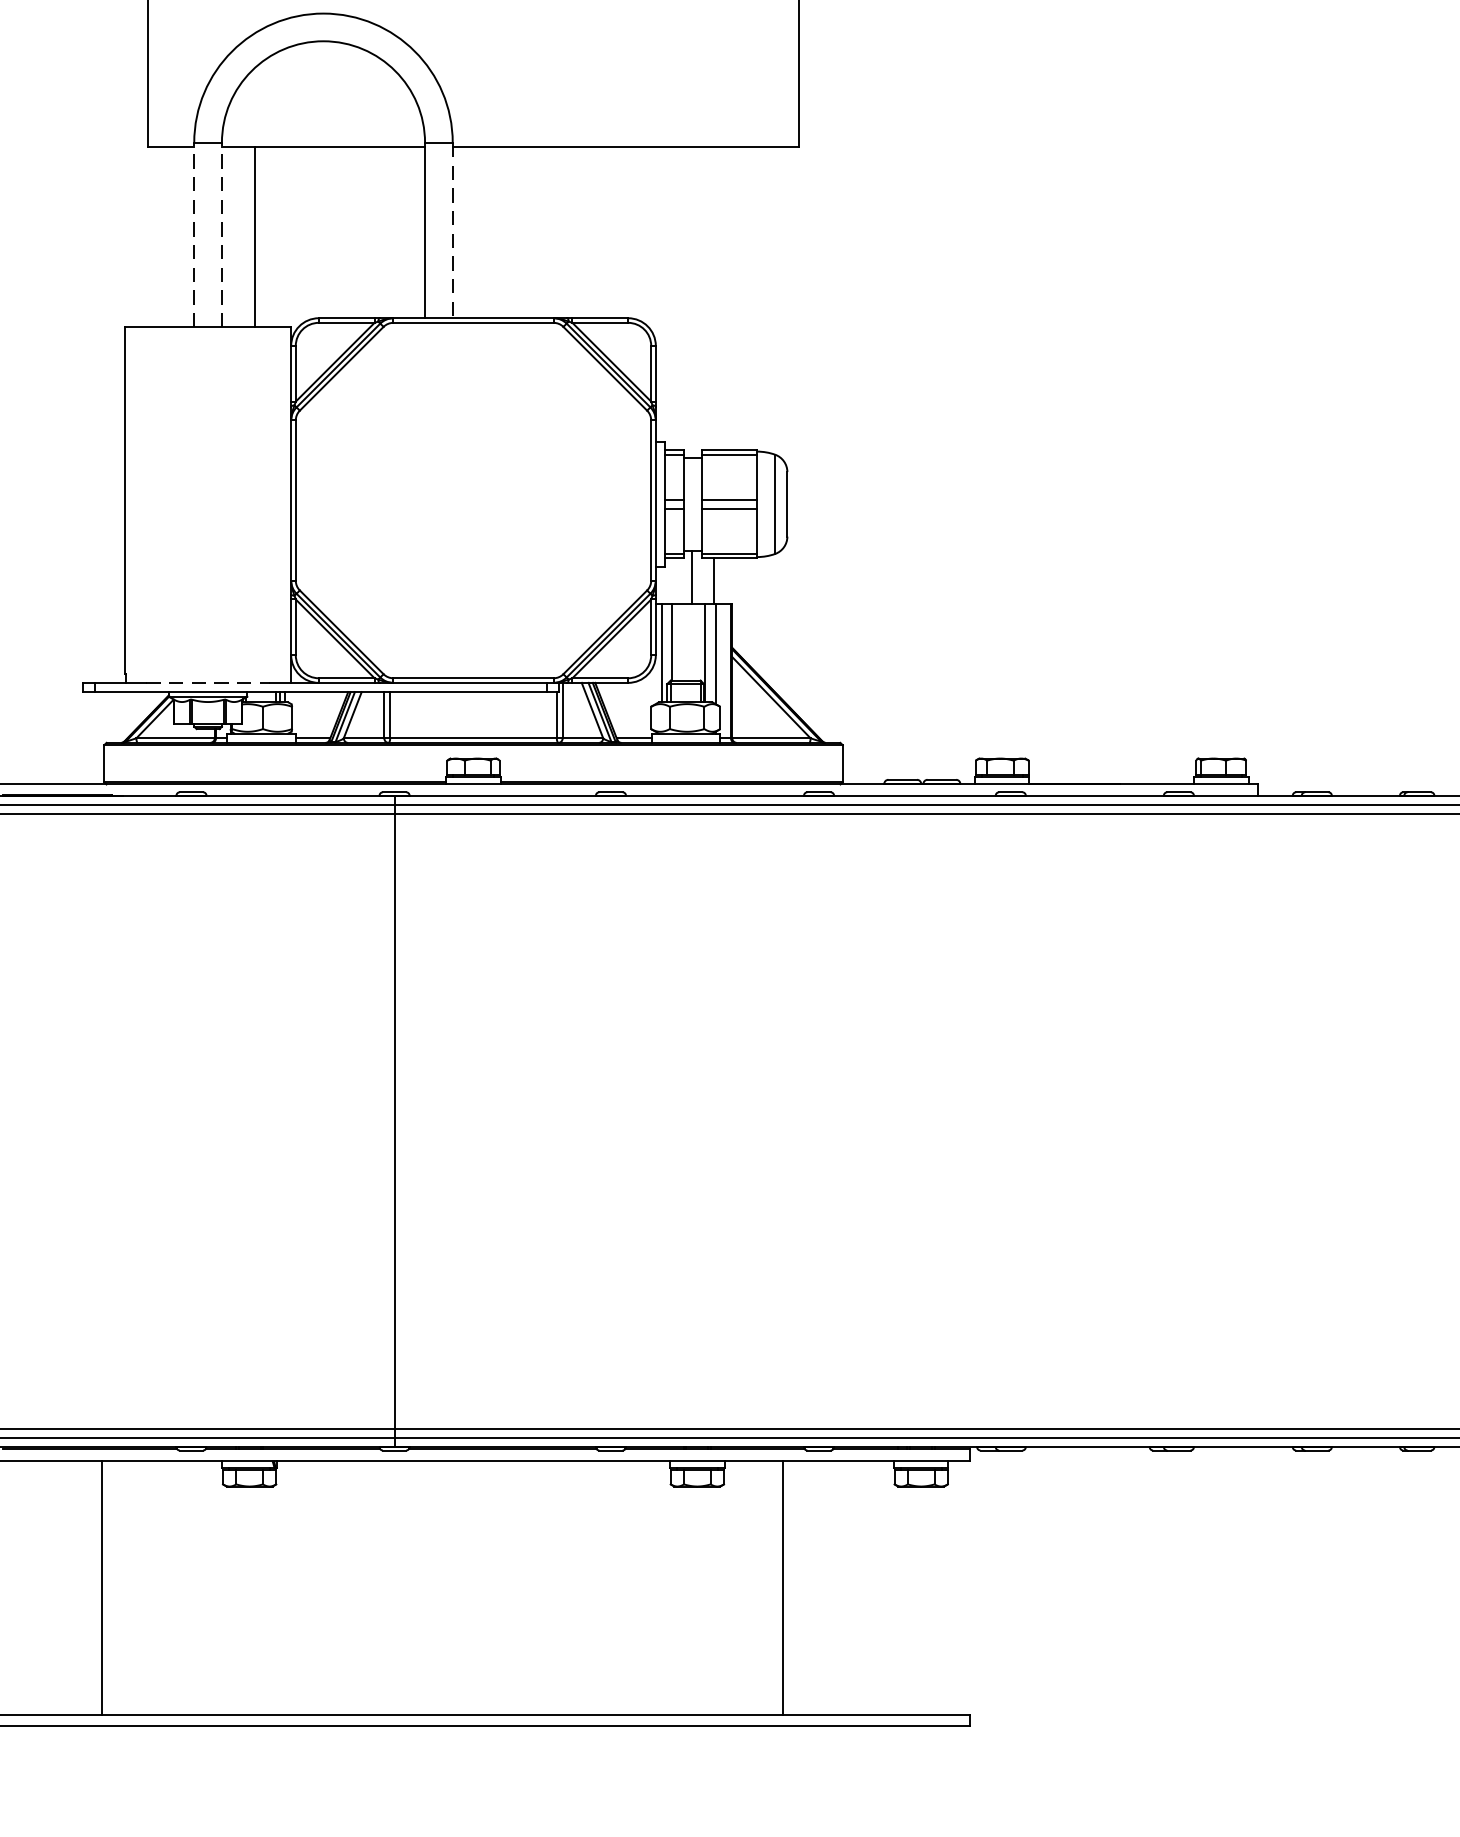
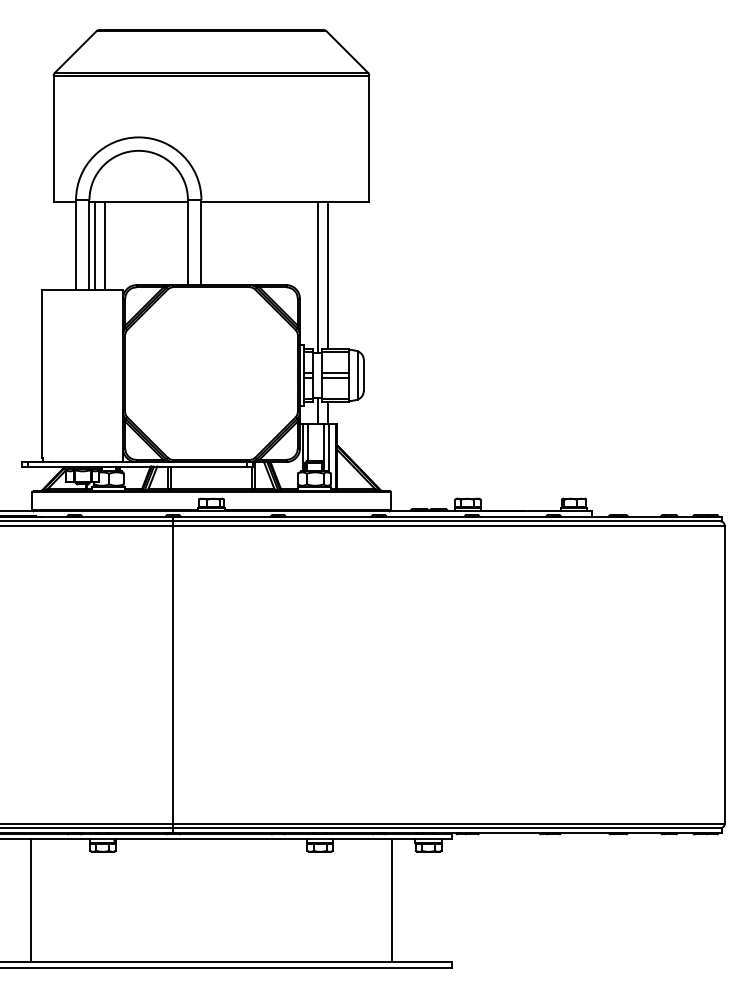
line: (452, 230) -> (201, 242), dashed -> solid
line: (195, 234) -> (76, 244), dashed -> solid
line: (221, 234) -> (89, 244), dashed -> solid
line: (232, 236) -> (94, 245), added
line: (714, 298) -> (328, 275), added
line: (692, 302) -> (317, 277), added
line: (209, 683) -> (83, 462), dashed -> solid
line: (782, 1586) -> (391, 900), moved

